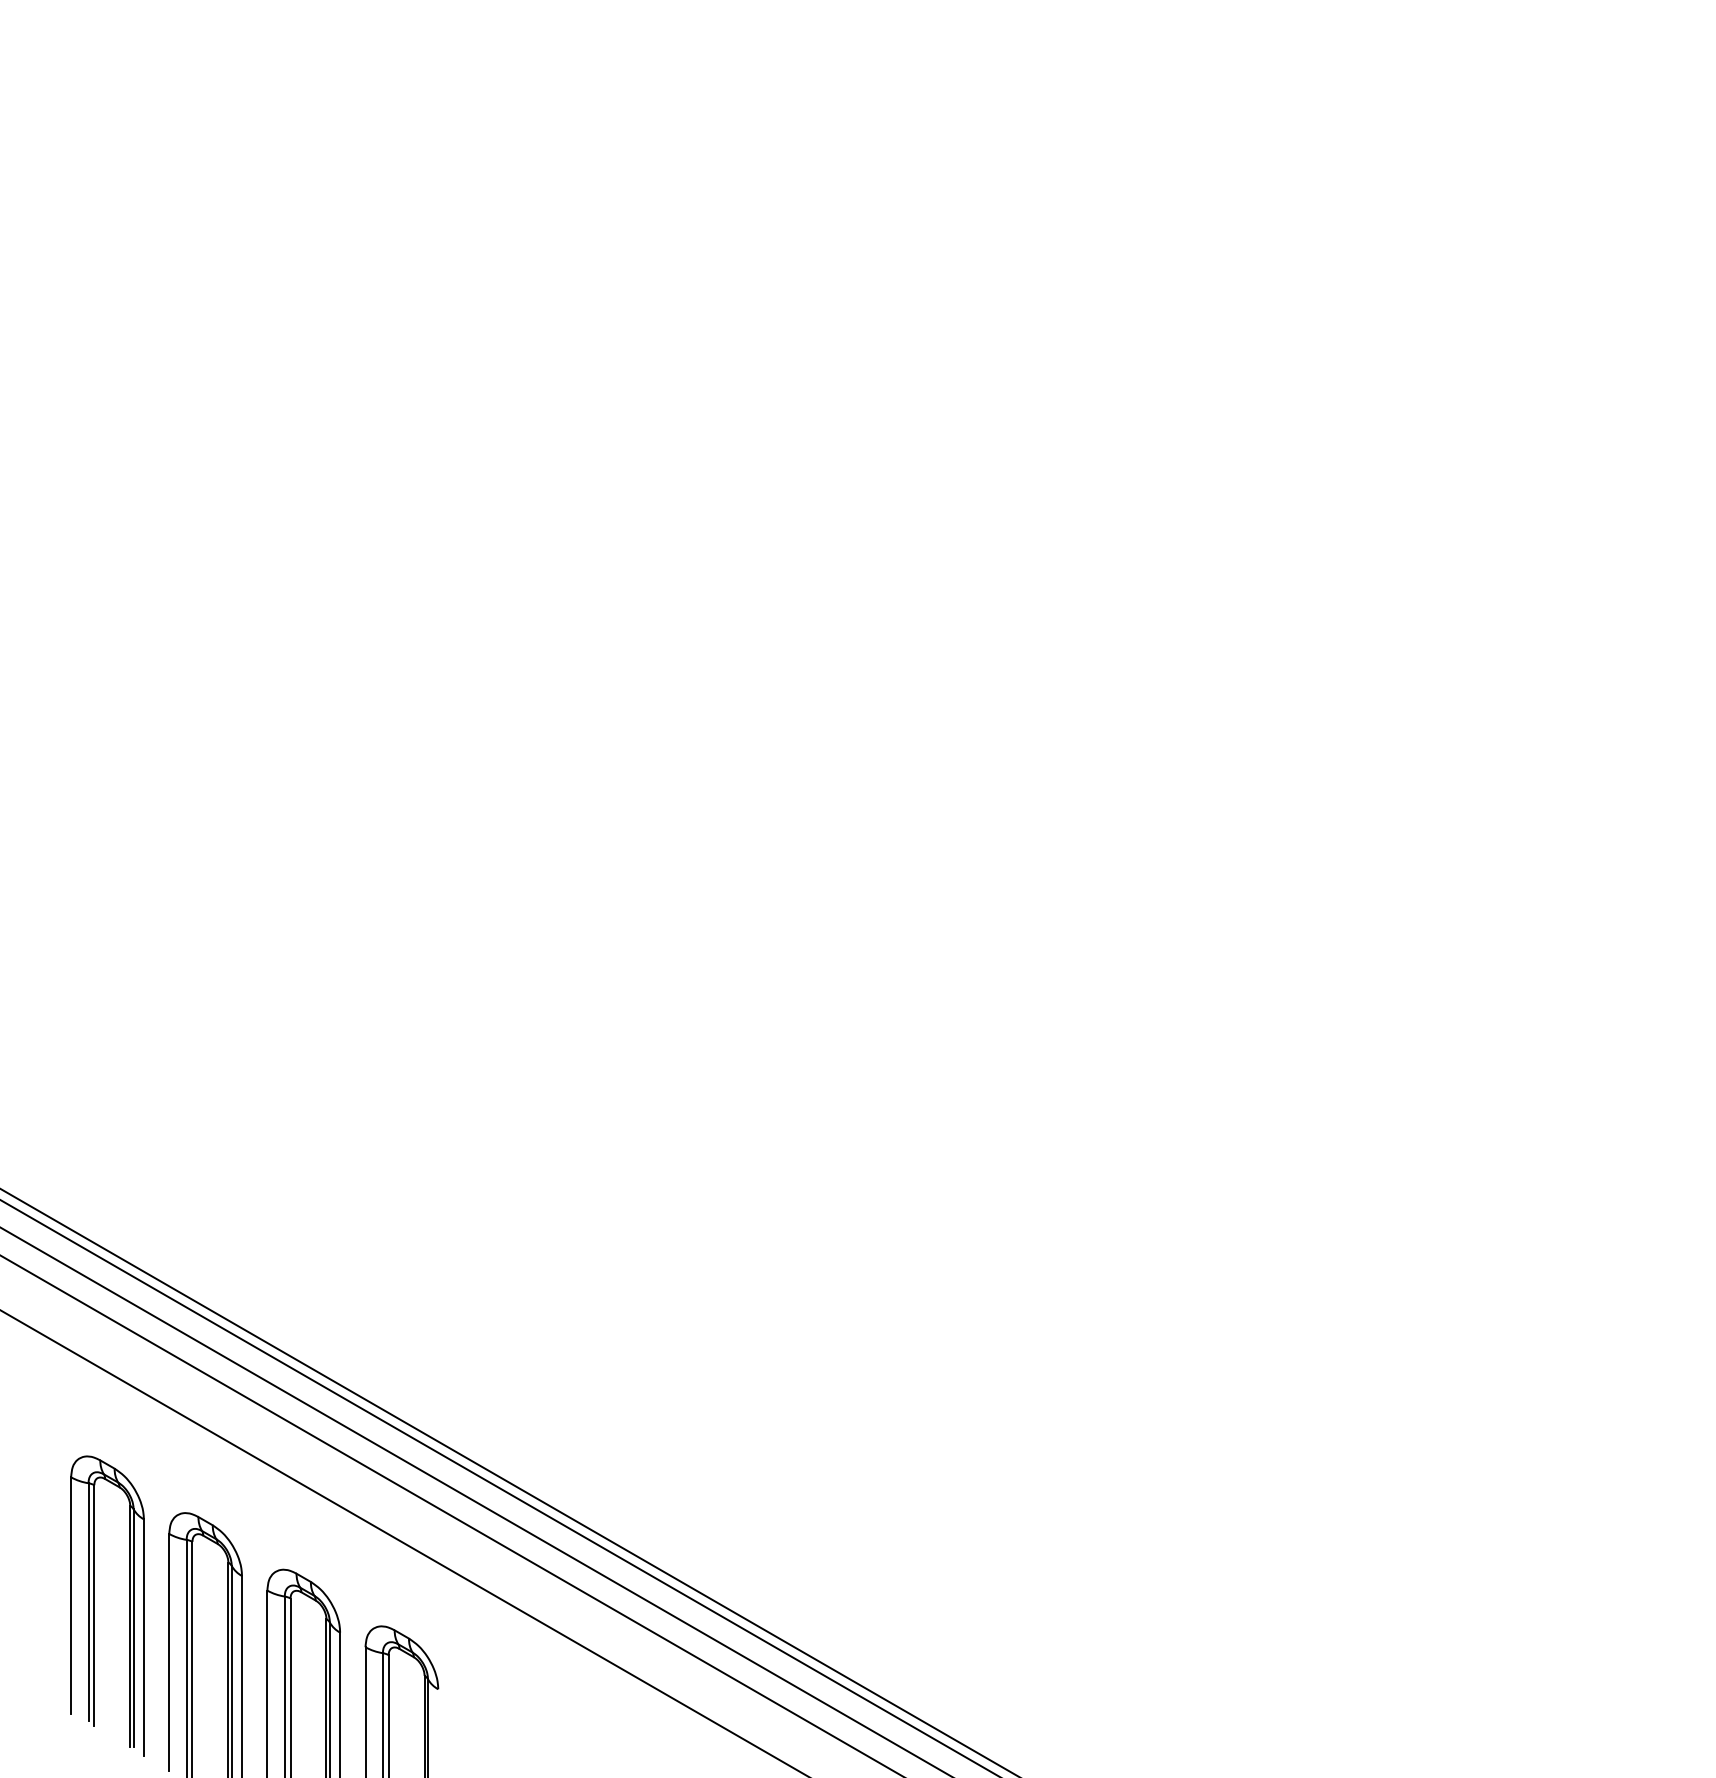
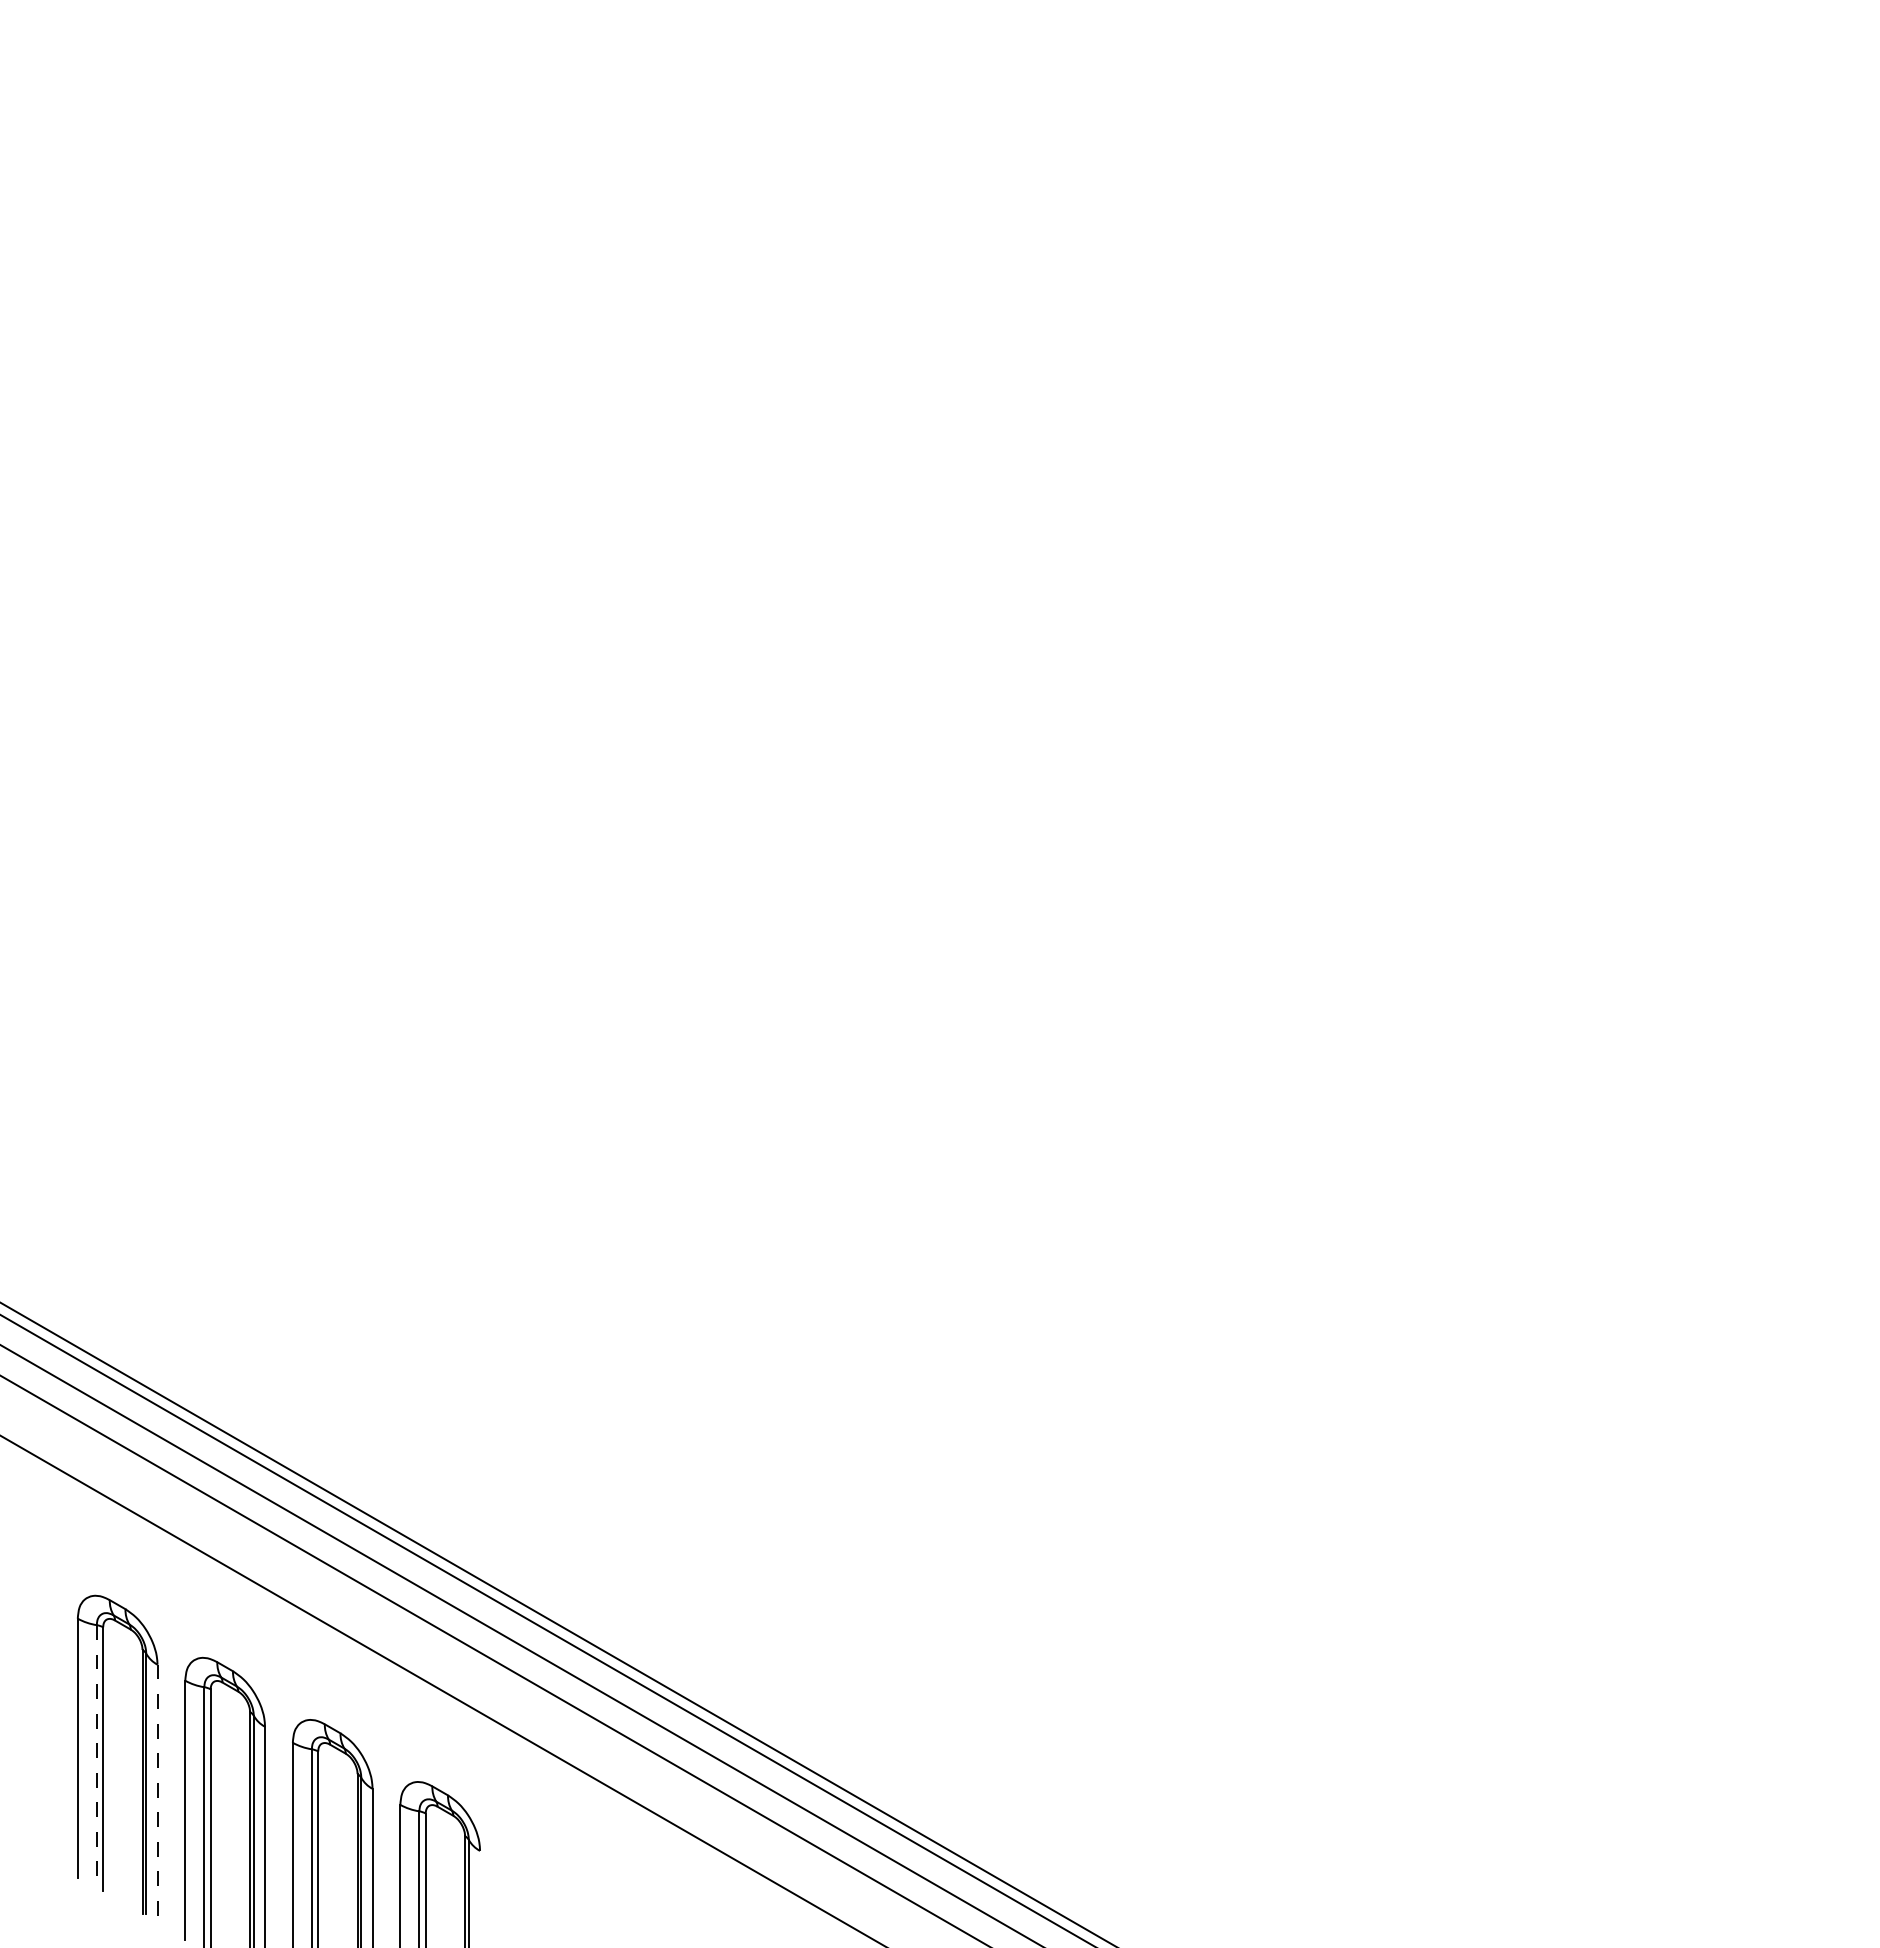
line: (88, 1602) -> (96, 1755), solid -> dashed
line: (143, 1637) -> (157, 1794), solid -> dashed

